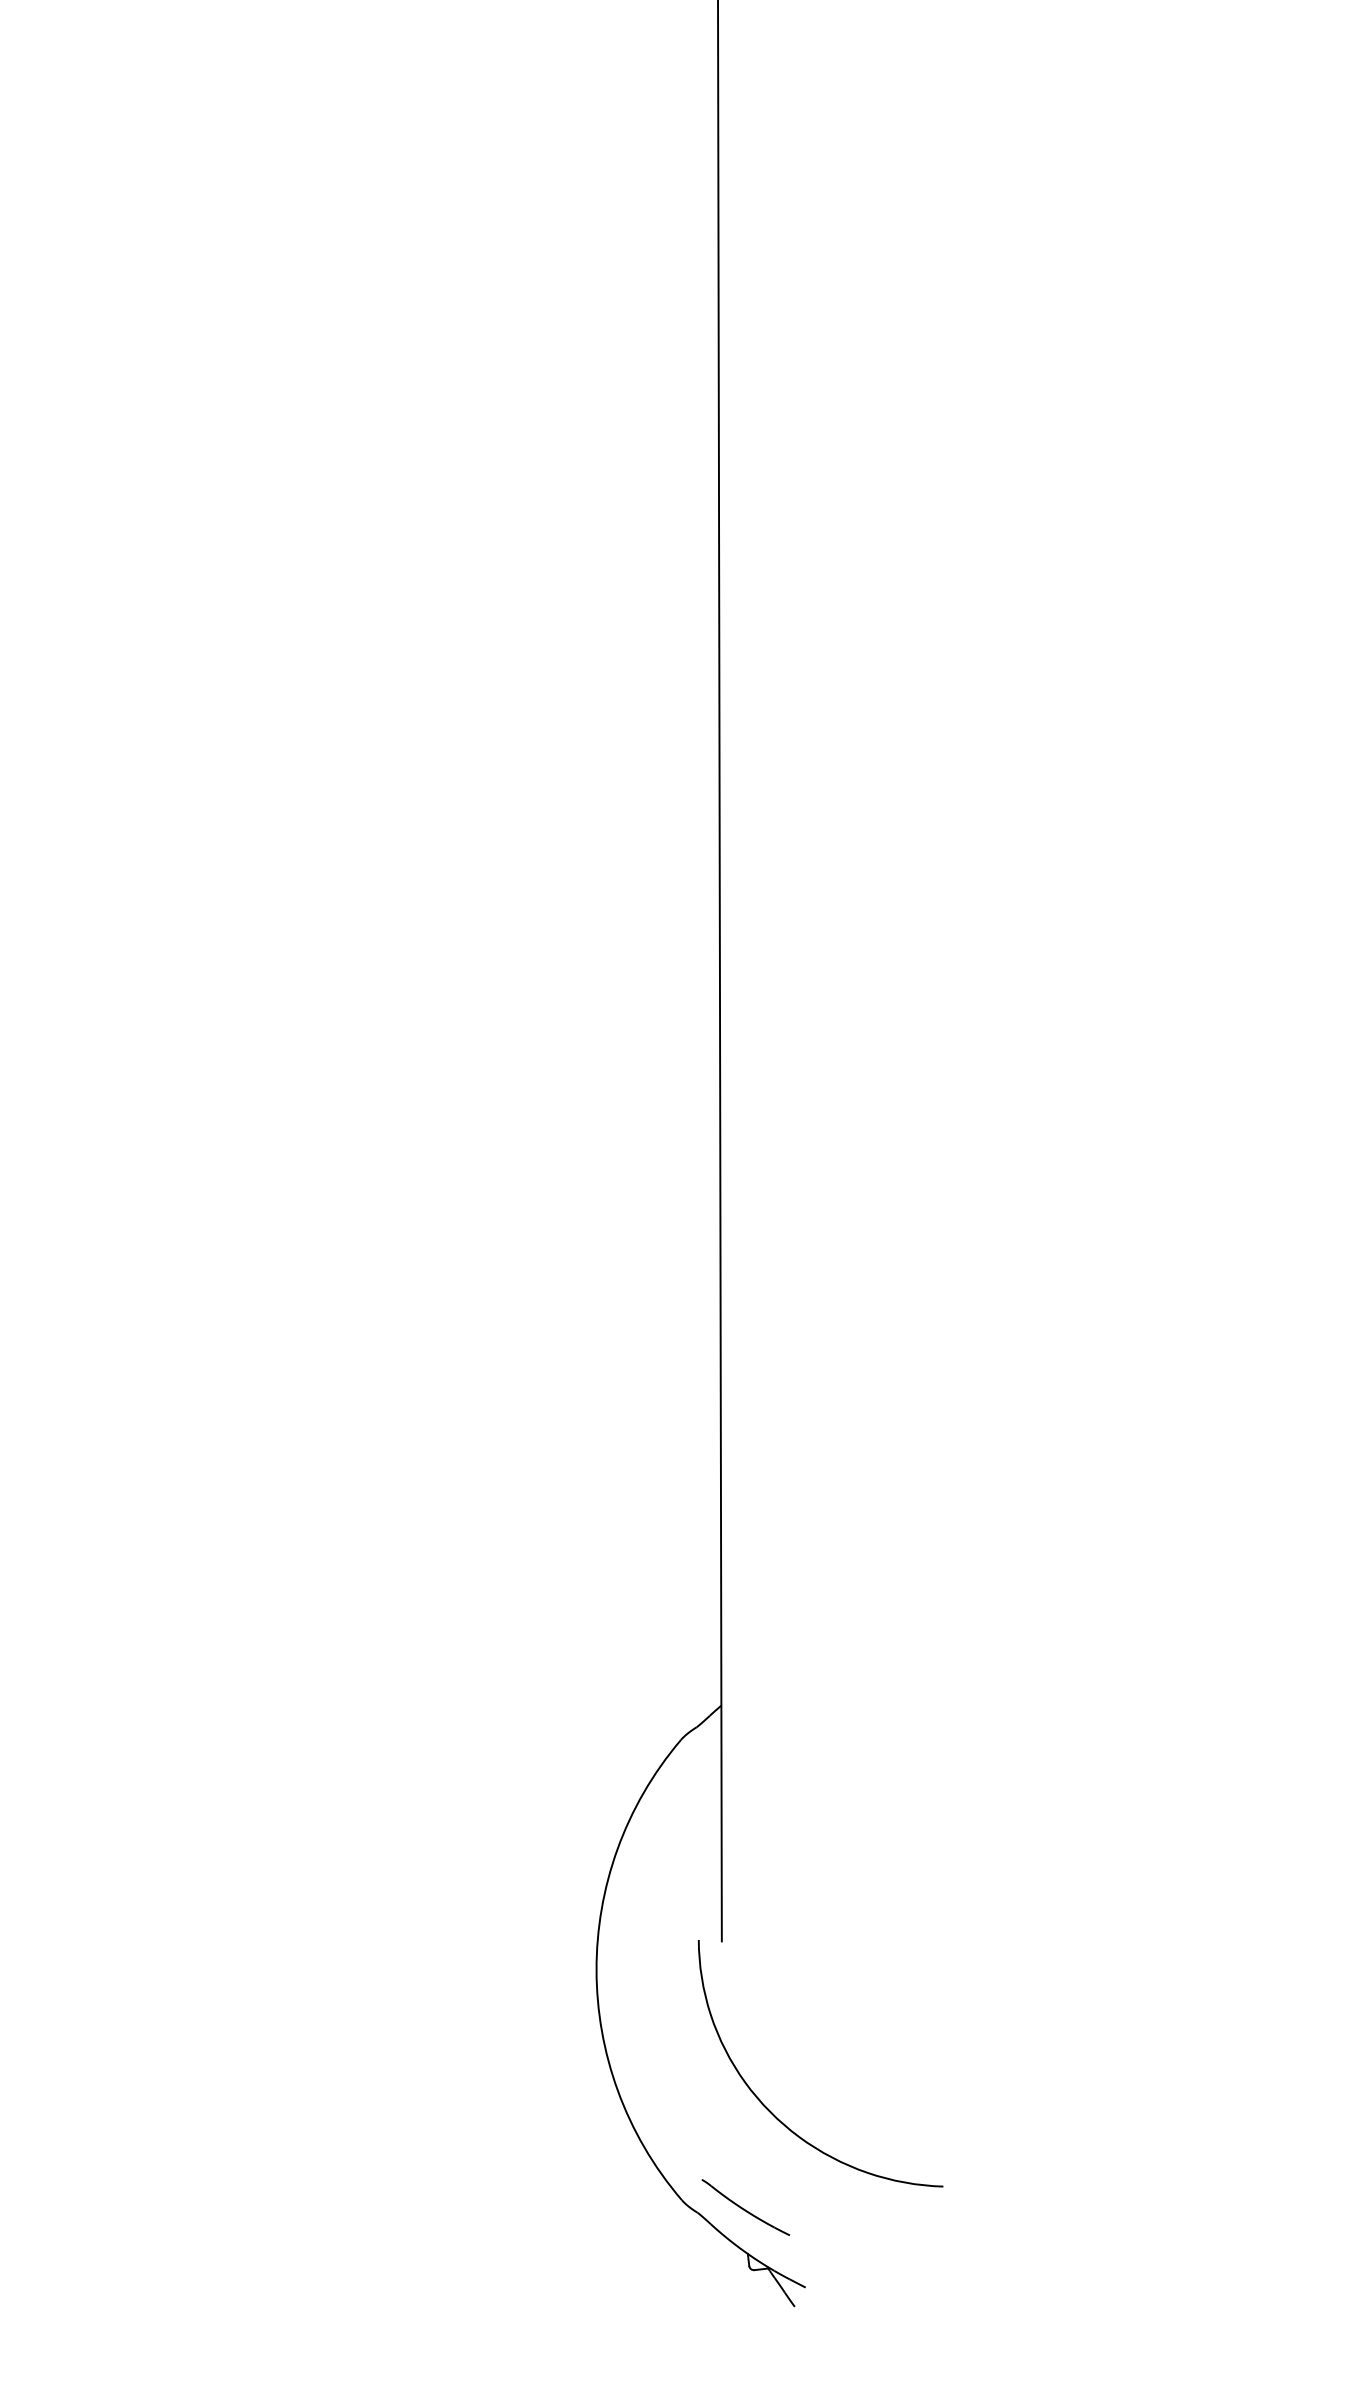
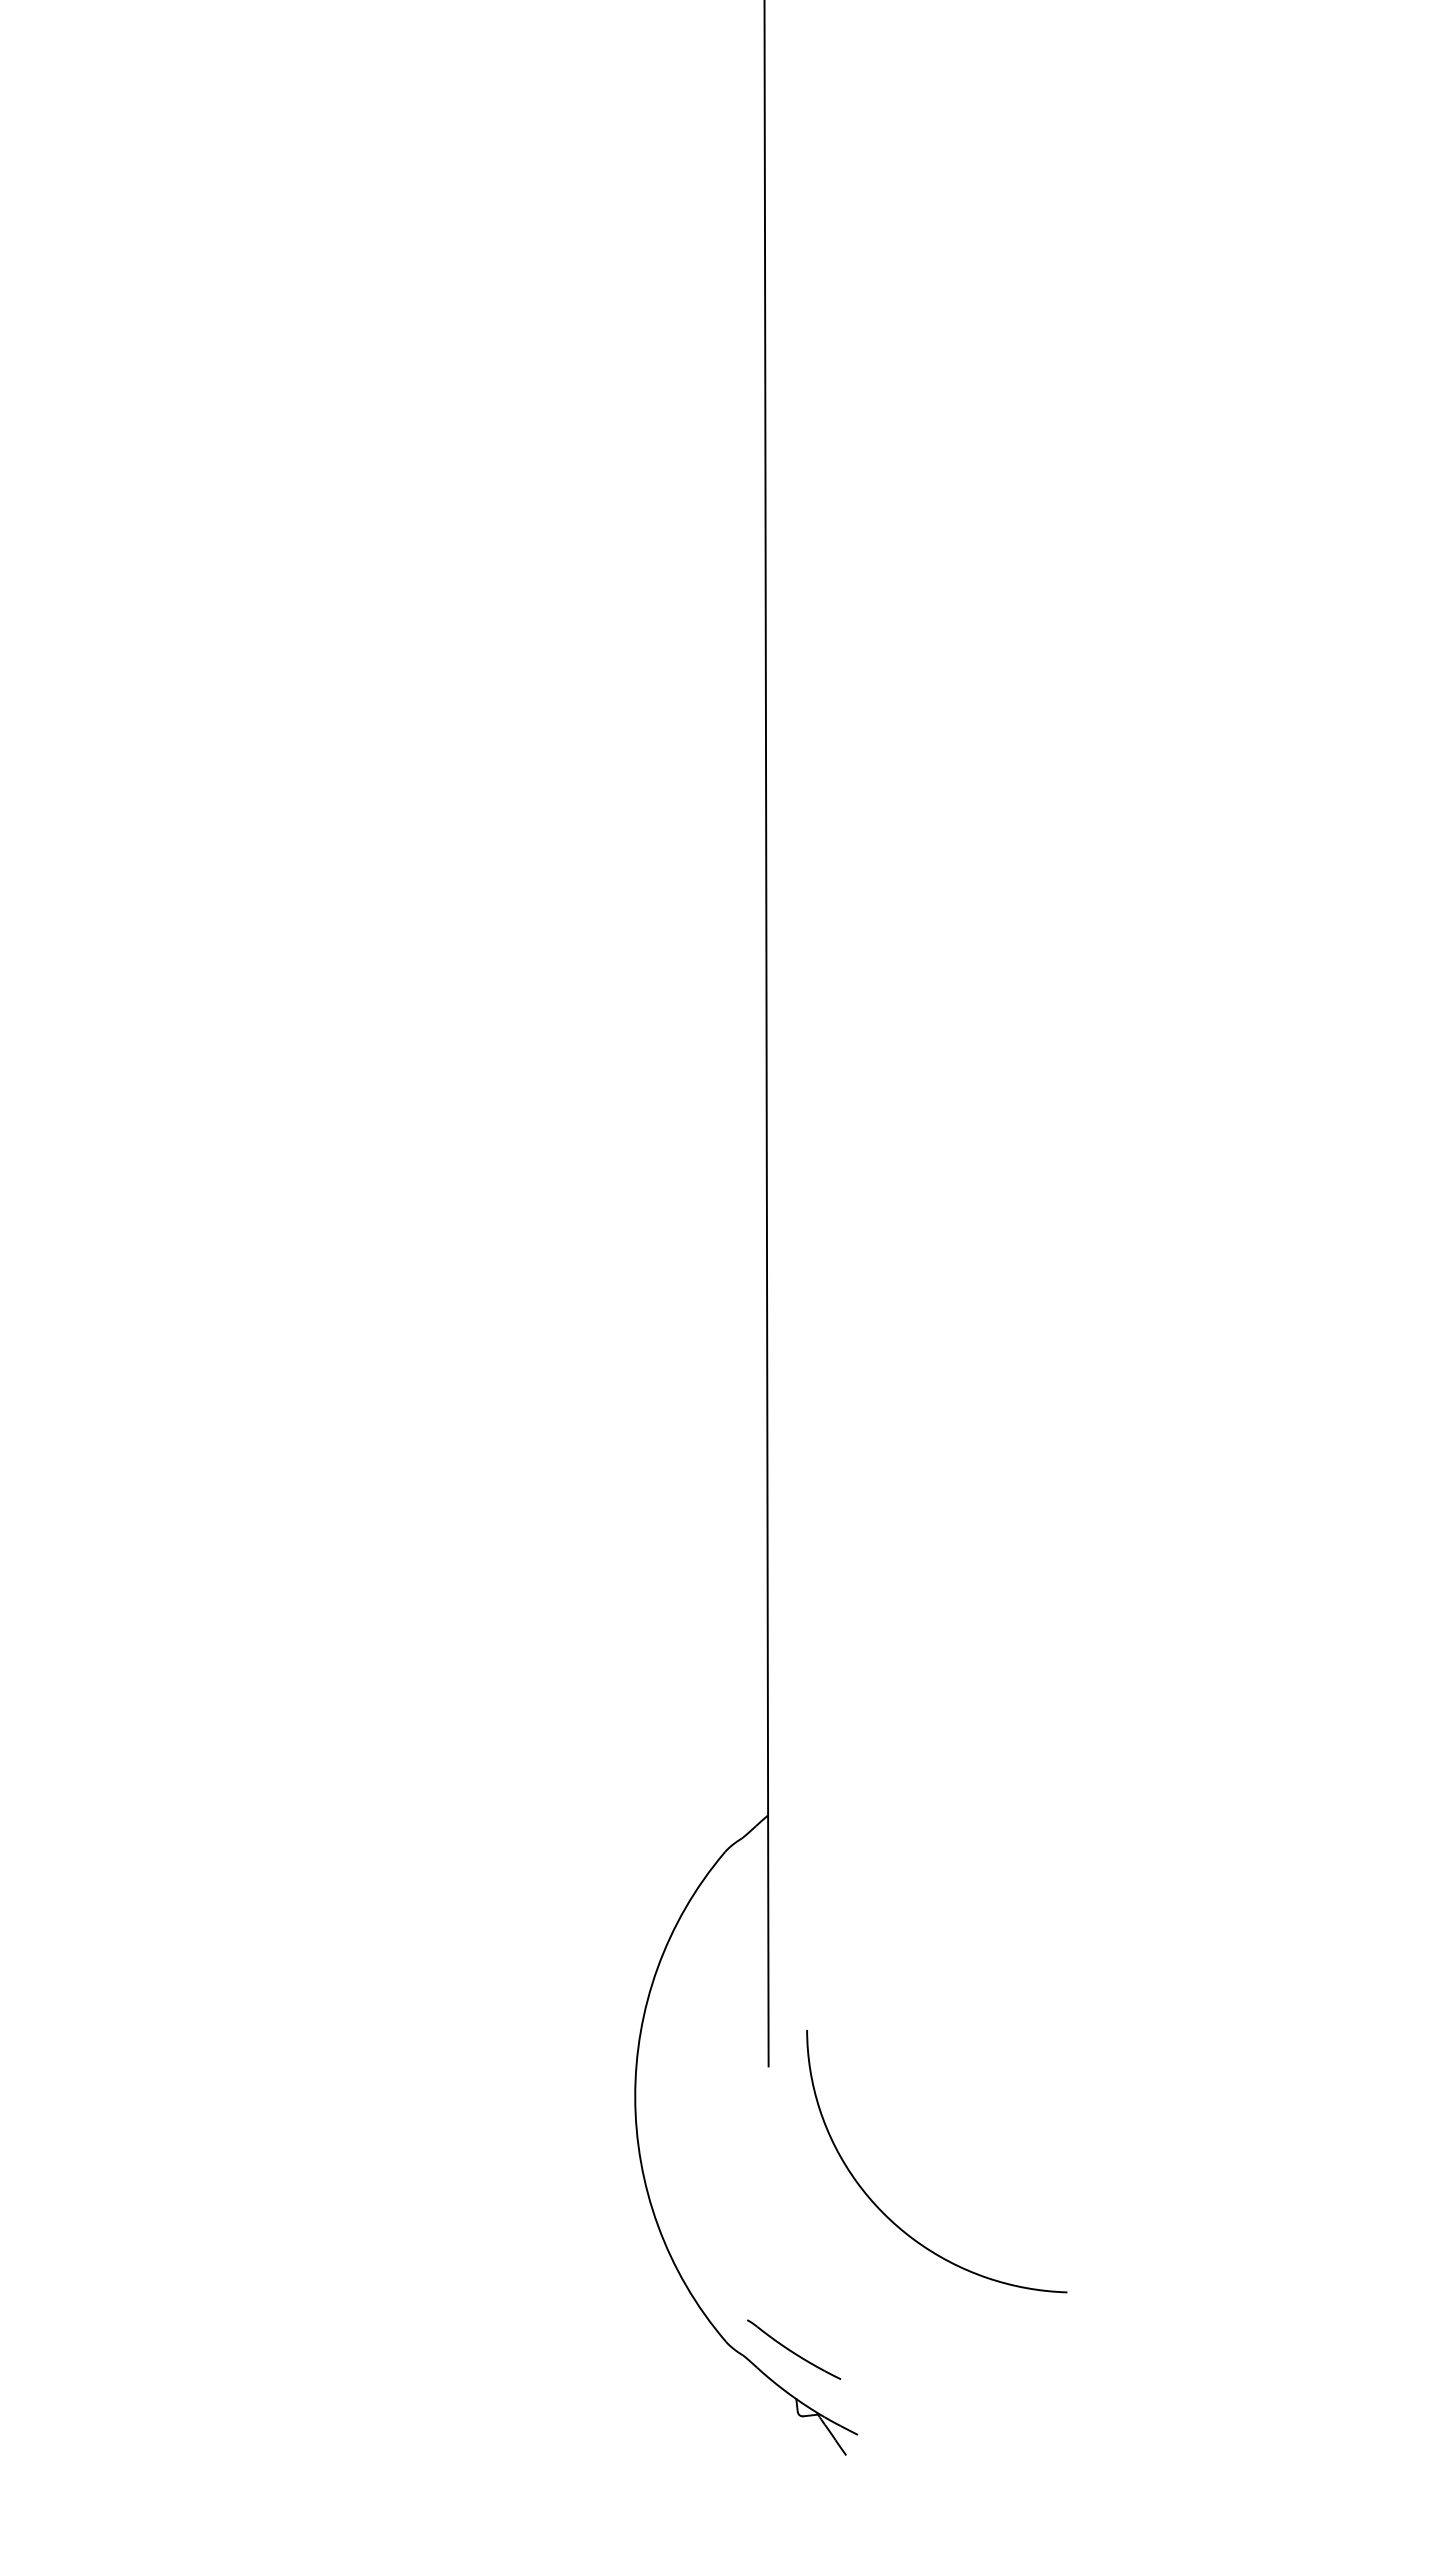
curve: (771, 2111) -> (884, 2212), moved

